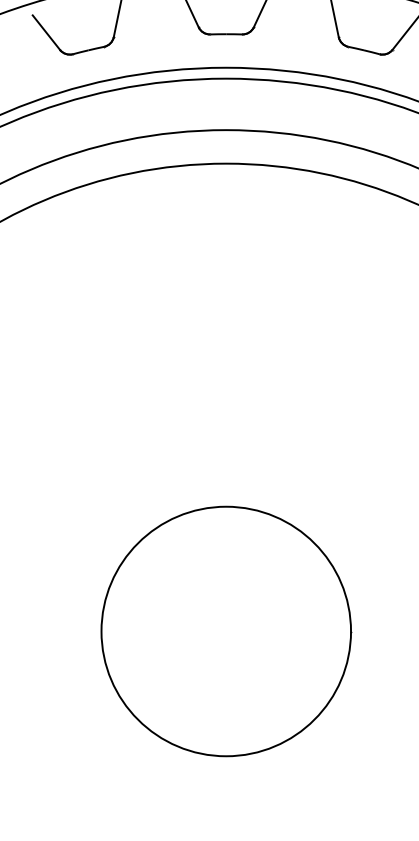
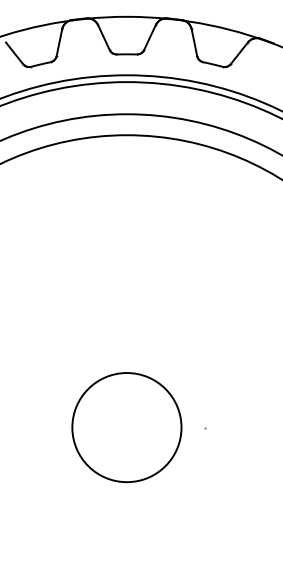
circle: (225, 631) -> (126, 427), size x0.7

